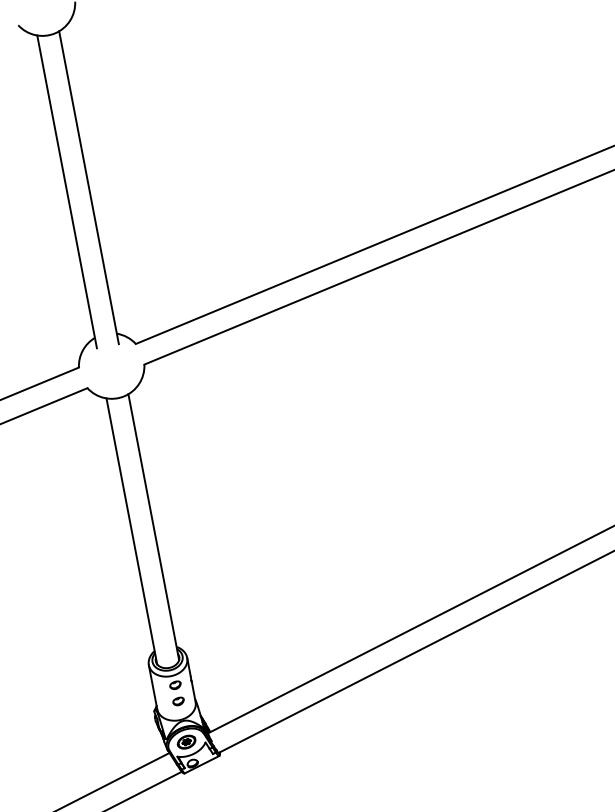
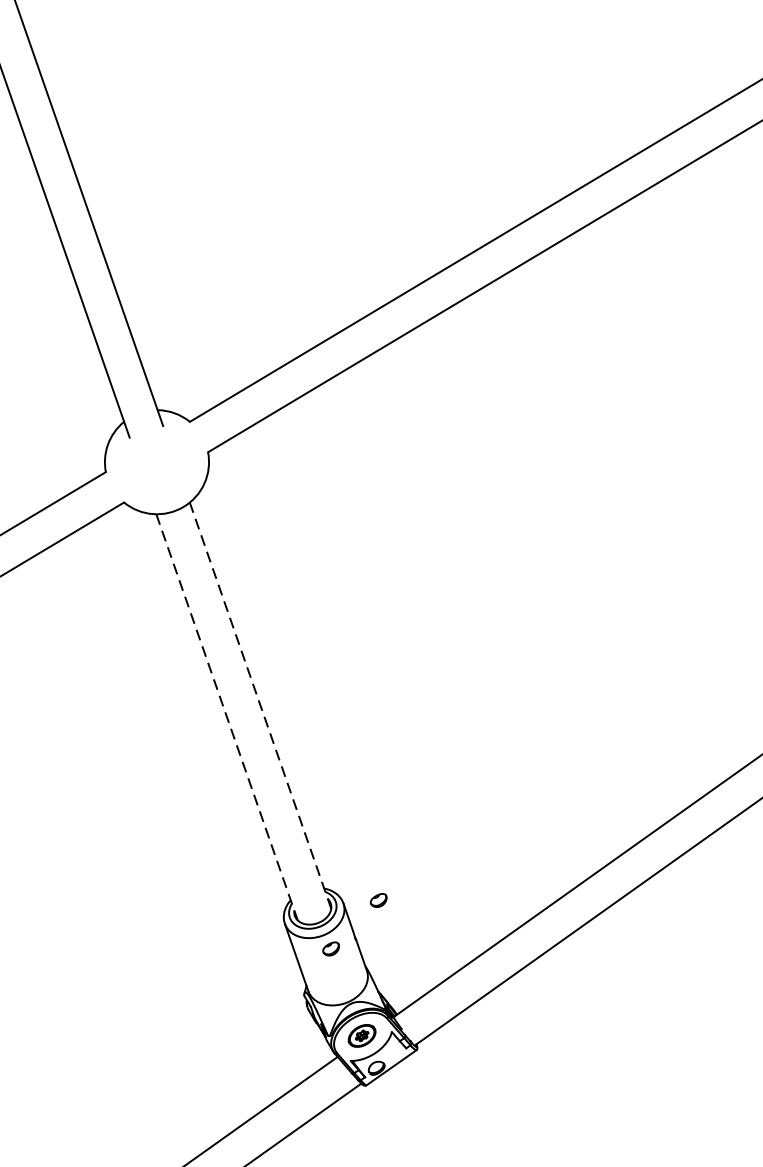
line: (153, 526) -> (259, 704), solid -> dashed
line: (131, 531) -> (226, 717), solid -> dashed
part: (178, 701) -> (378, 900), moved

